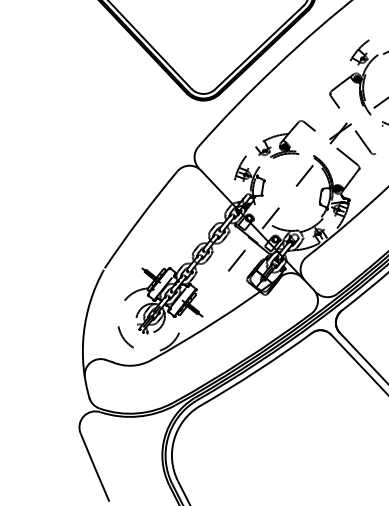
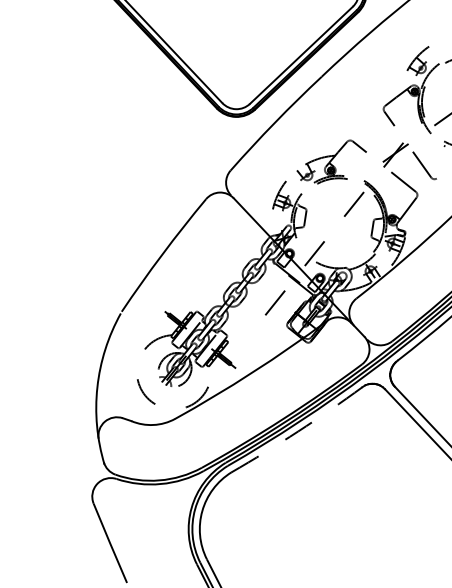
arc: (256, 371) -> (298, 431), solid -> dashed

